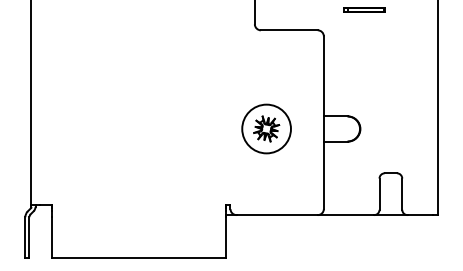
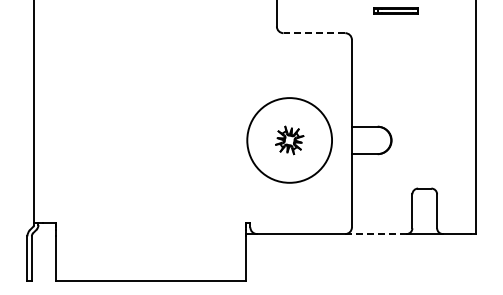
line: (289, 30) -> (314, 33), solid -> dashed
circle: (266, 128) -> (289, 139), size x1.6
line: (345, 215) -> (375, 234), solid -> dashed

